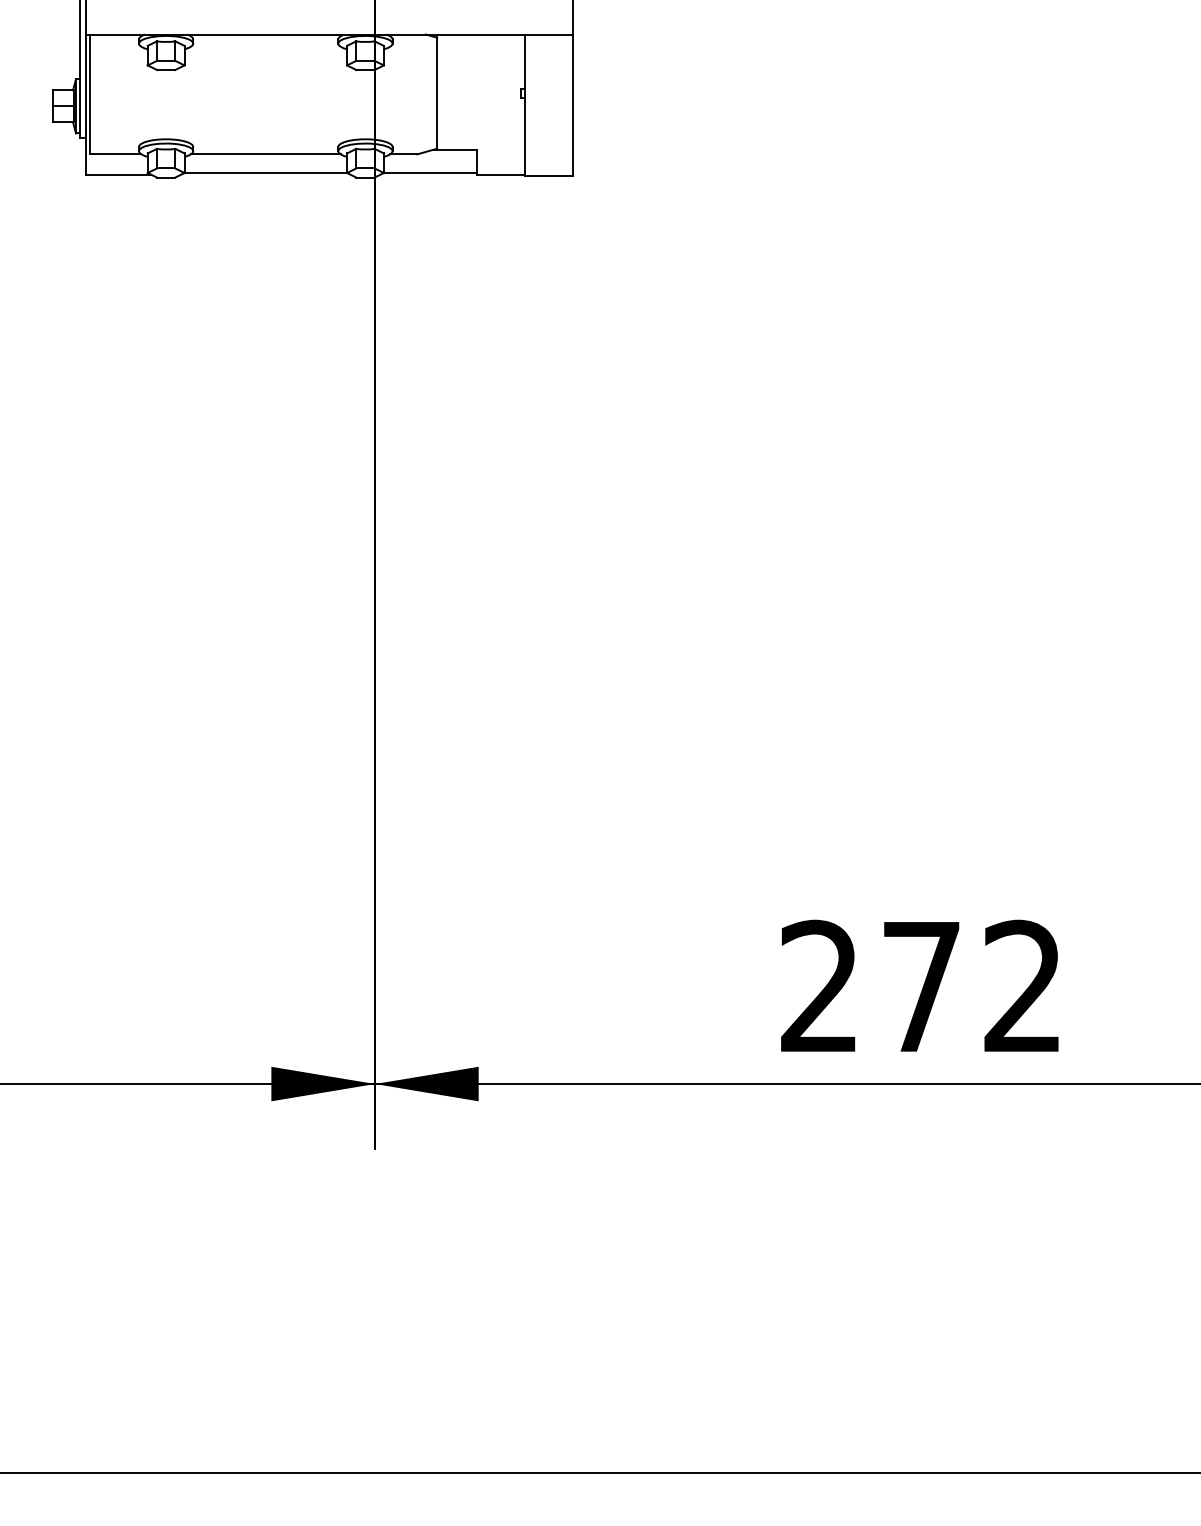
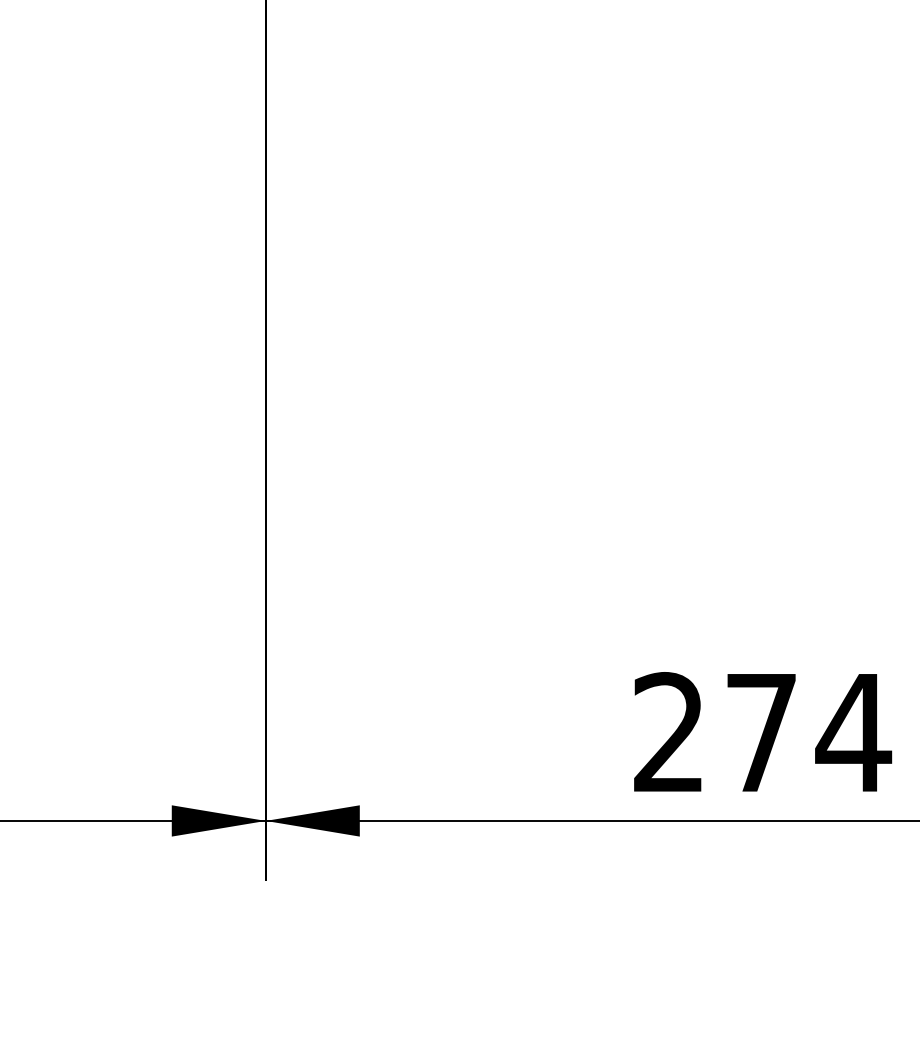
text: (1022, 985) -> (853, 731), 272 -> 274

